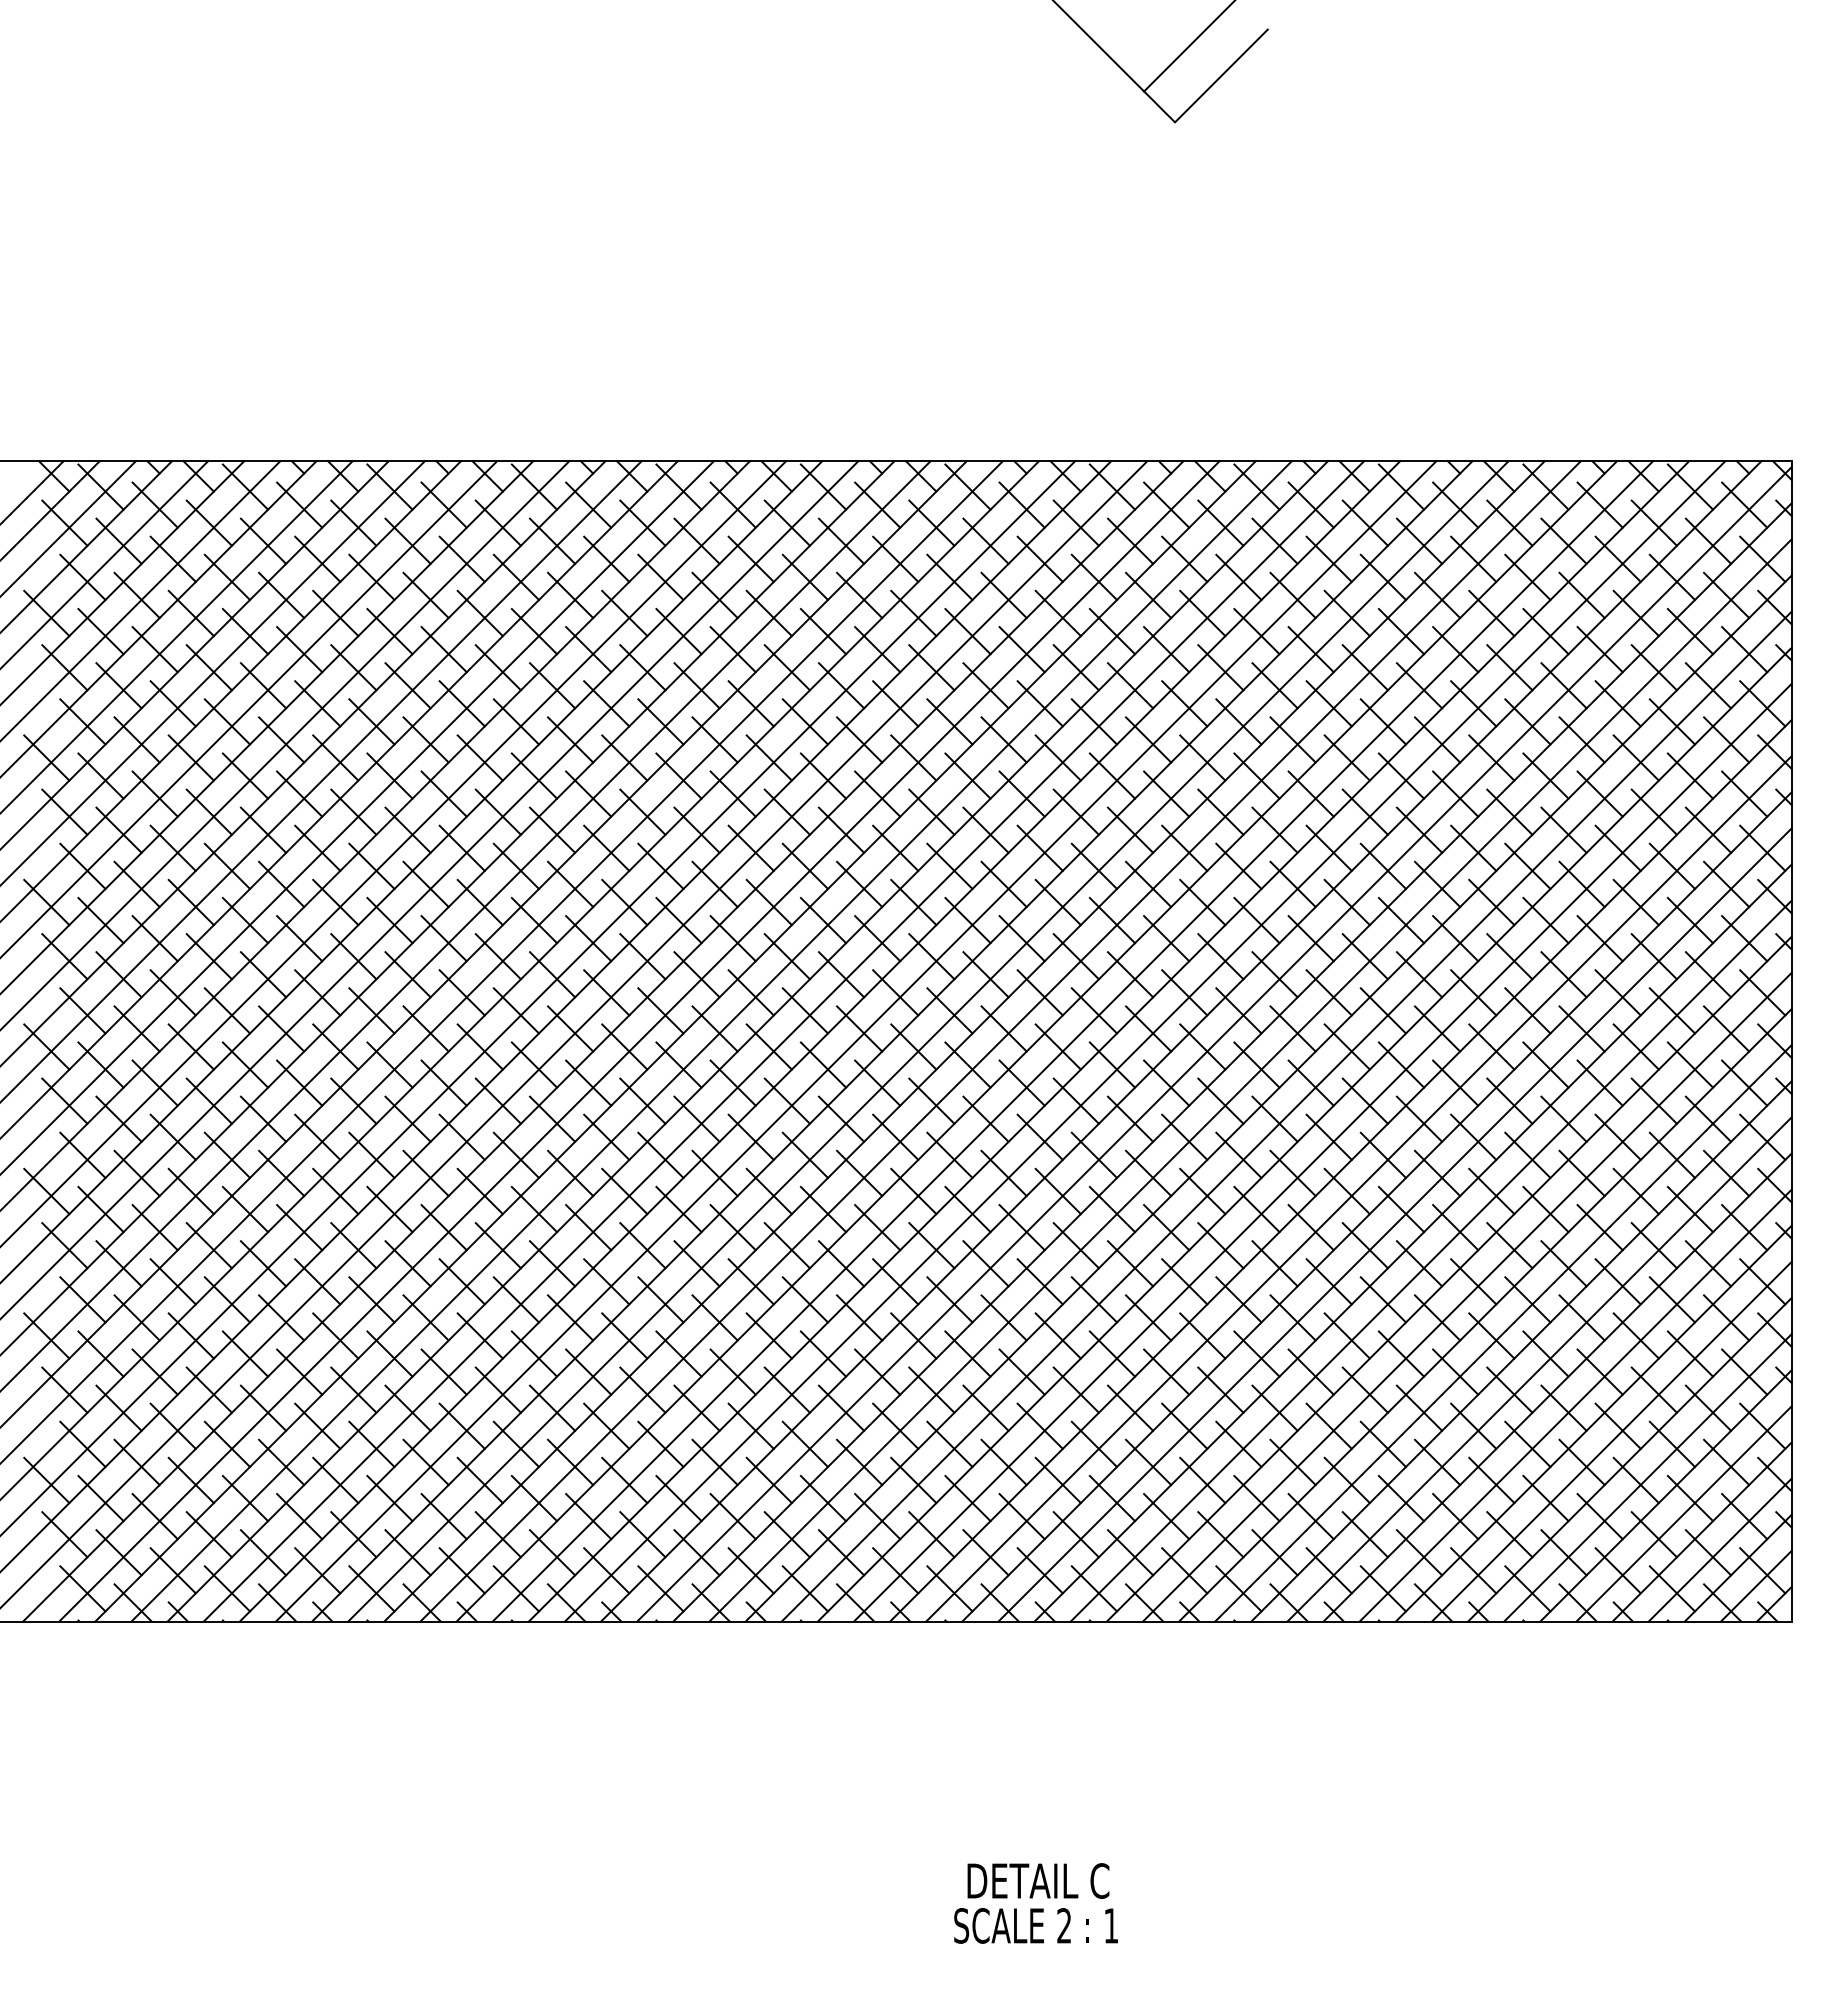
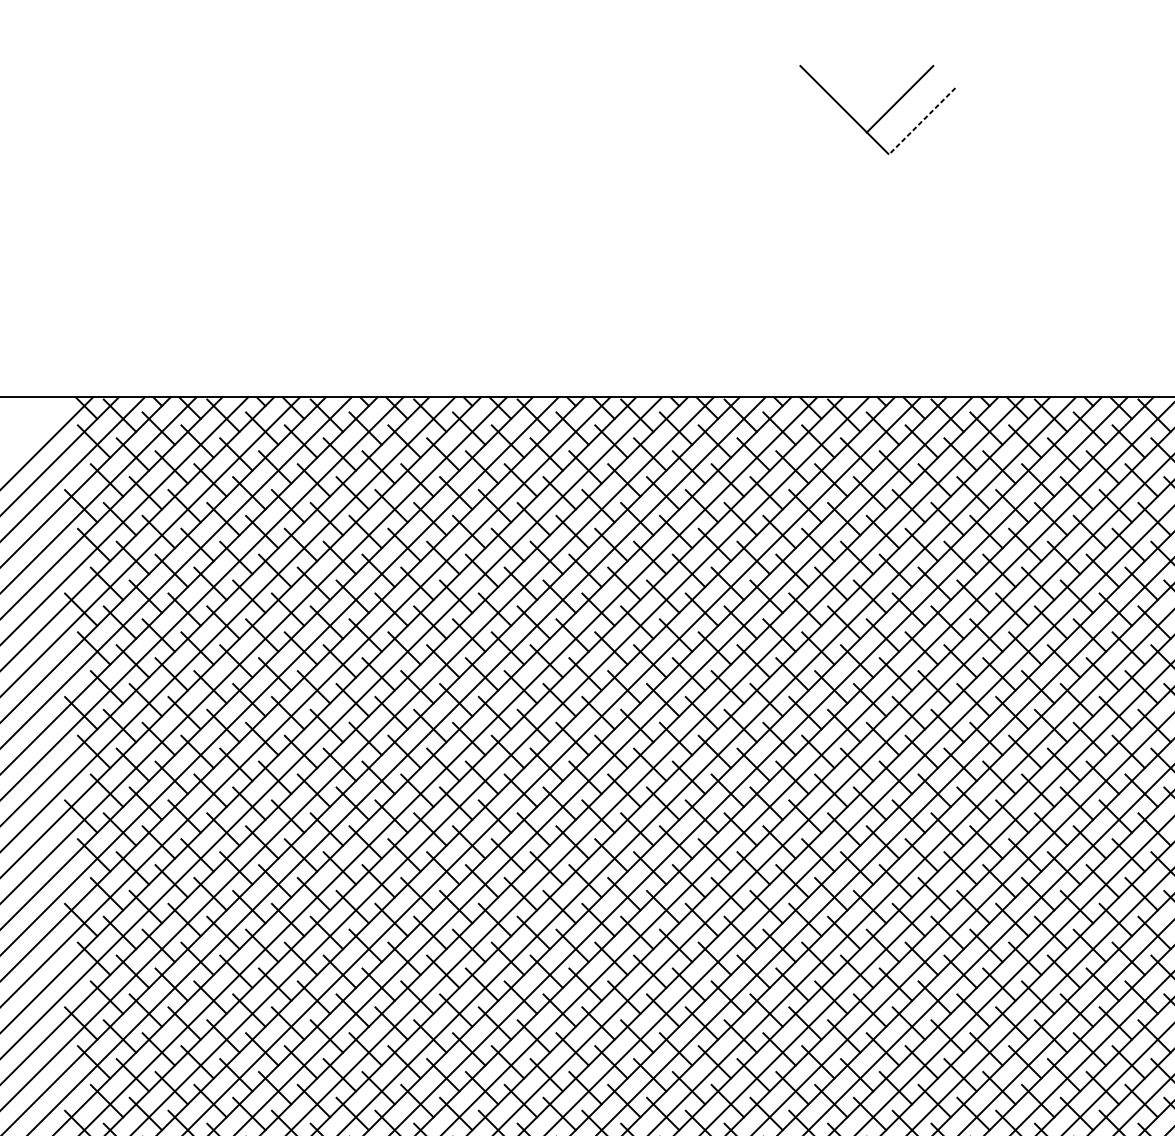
line: (1221, 75) -> (922, 121), solid -> dashed

